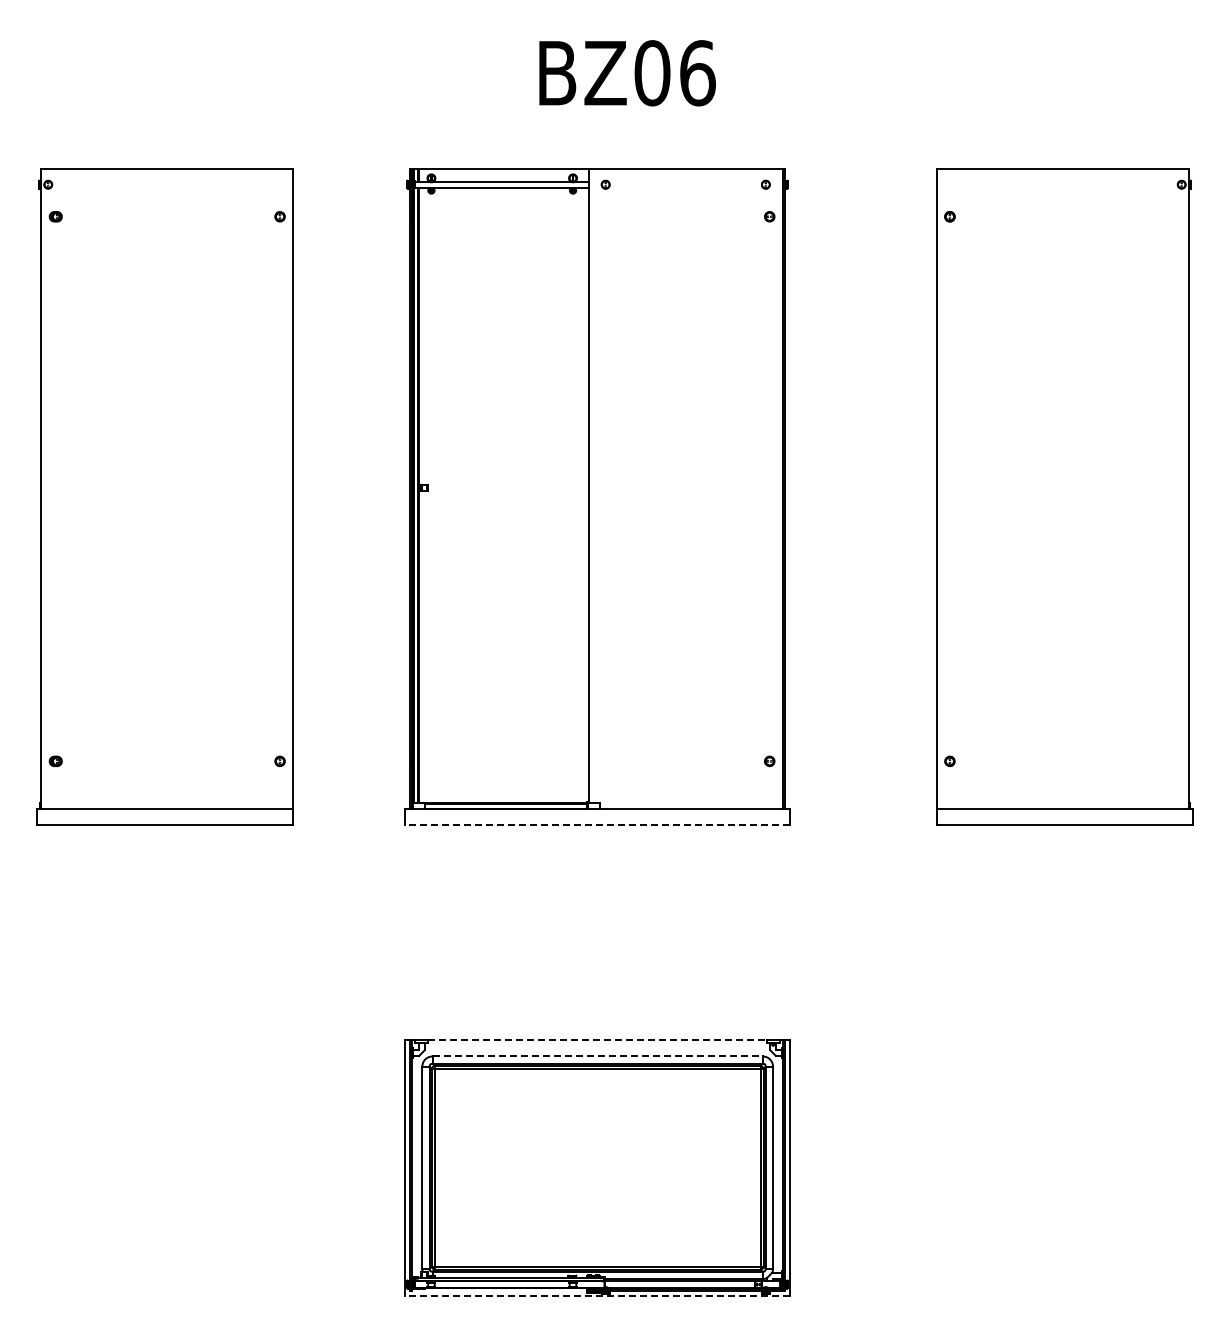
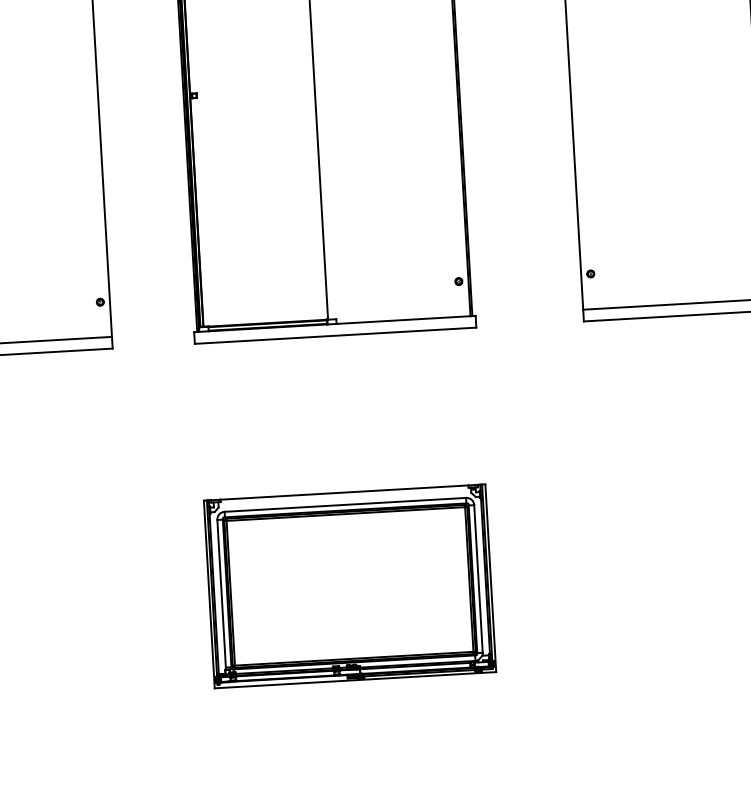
line: (597, 825) -> (335, 335), dashed -> solid
line: (598, 1039) -> (345, 492), dashed -> solid
line: (597, 1056) -> (345, 504), dashed -> solid
line: (597, 1295) -> (355, 679), dashed -> solid

